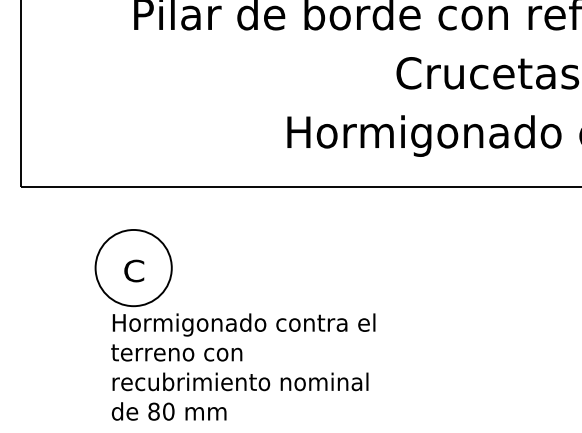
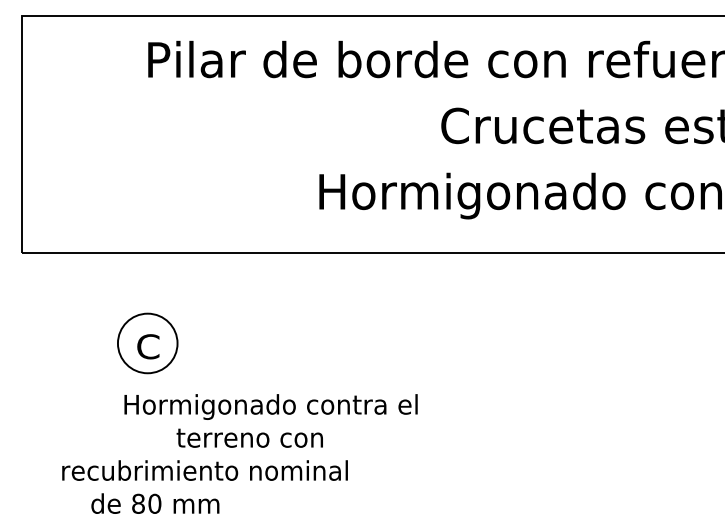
circle: (133, 268) -> (147, 343), size x0.7
text: (176, 352) -> (249, 437), moved
text: (240, 381) -> (204, 470), moved
text: (169, 411) -> (155, 503), moved

